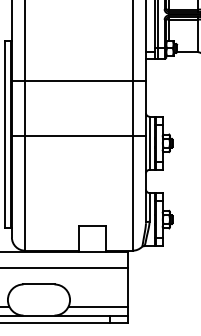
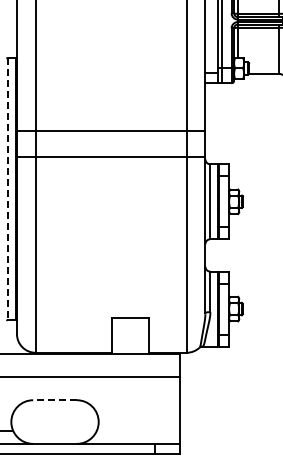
line: (78, 80) -> (110, 130), moved
line: (5, 134) -> (7, 189), solid -> dashed
line: (78, 135) -> (110, 156), moved
line: (39, 284) -> (55, 400), solid -> dashed
line: (97, 306) -> (137, 431), removed

